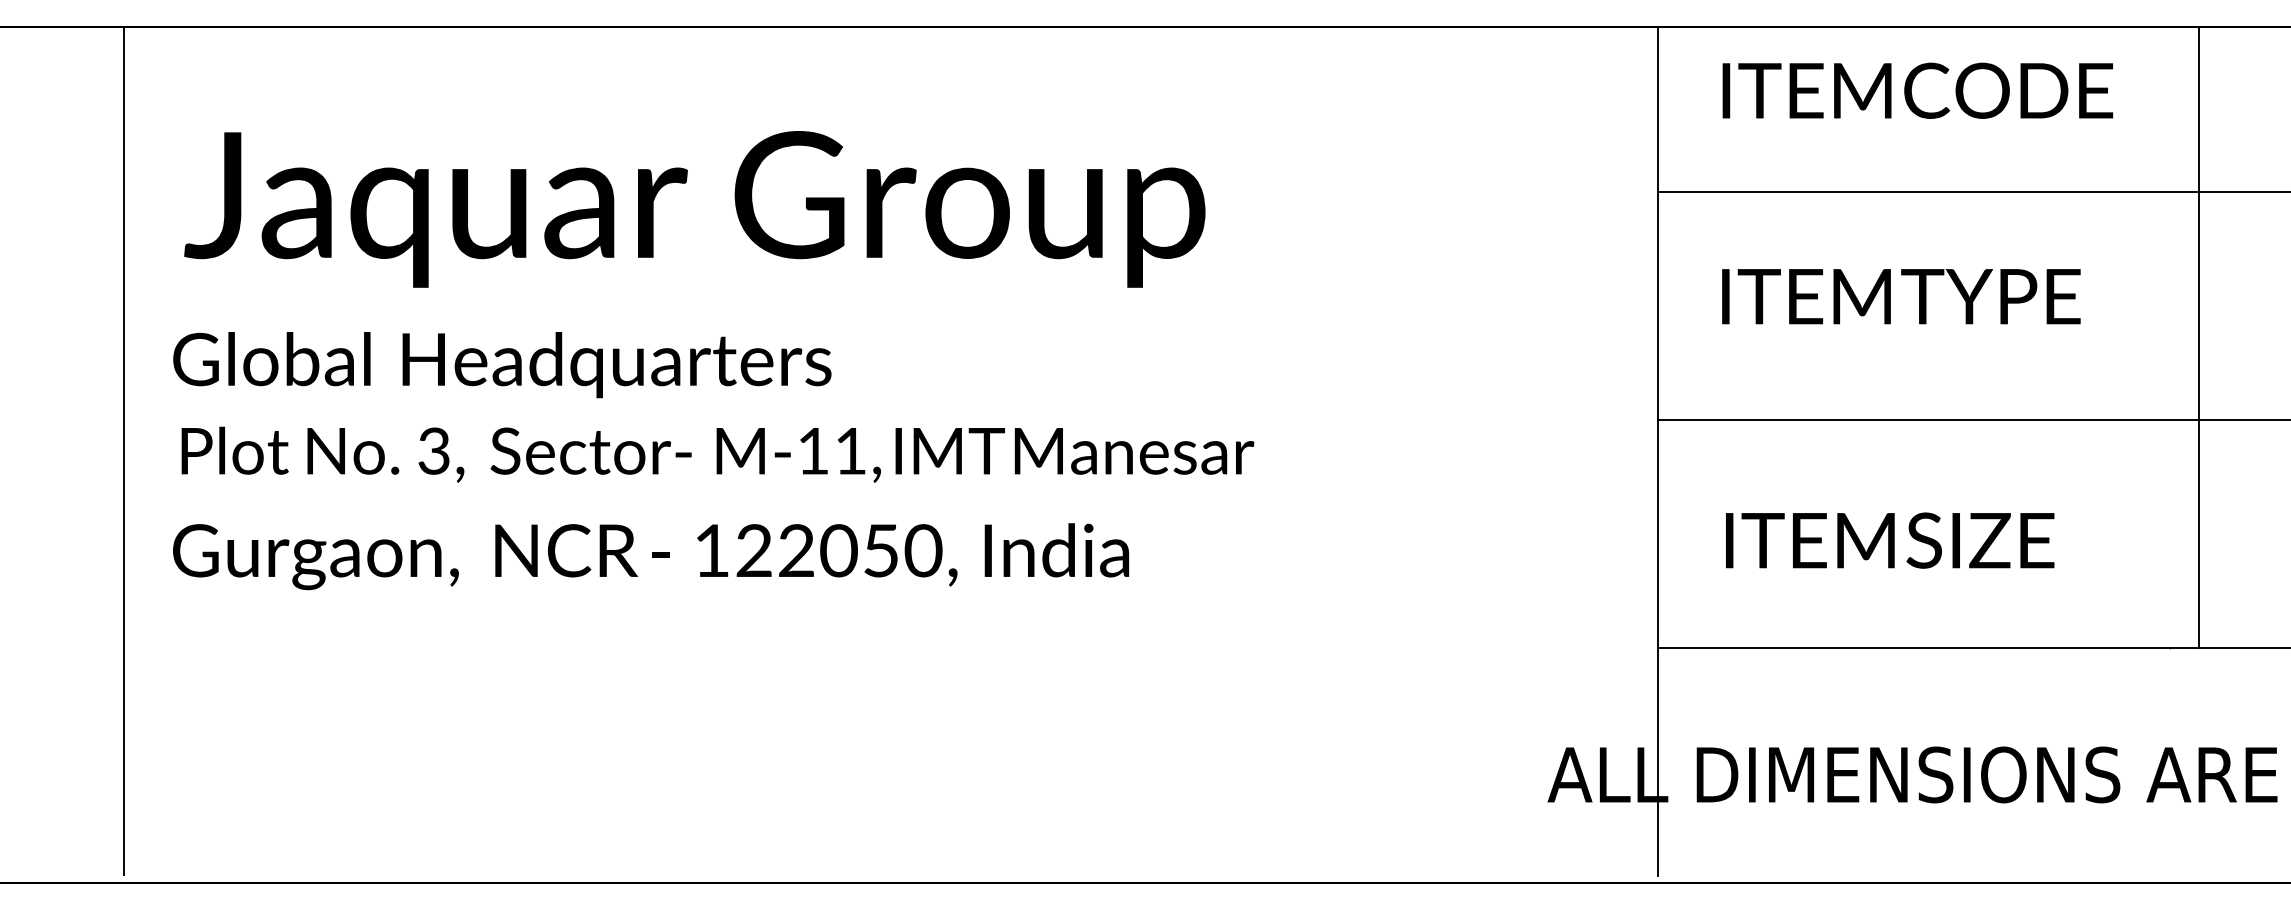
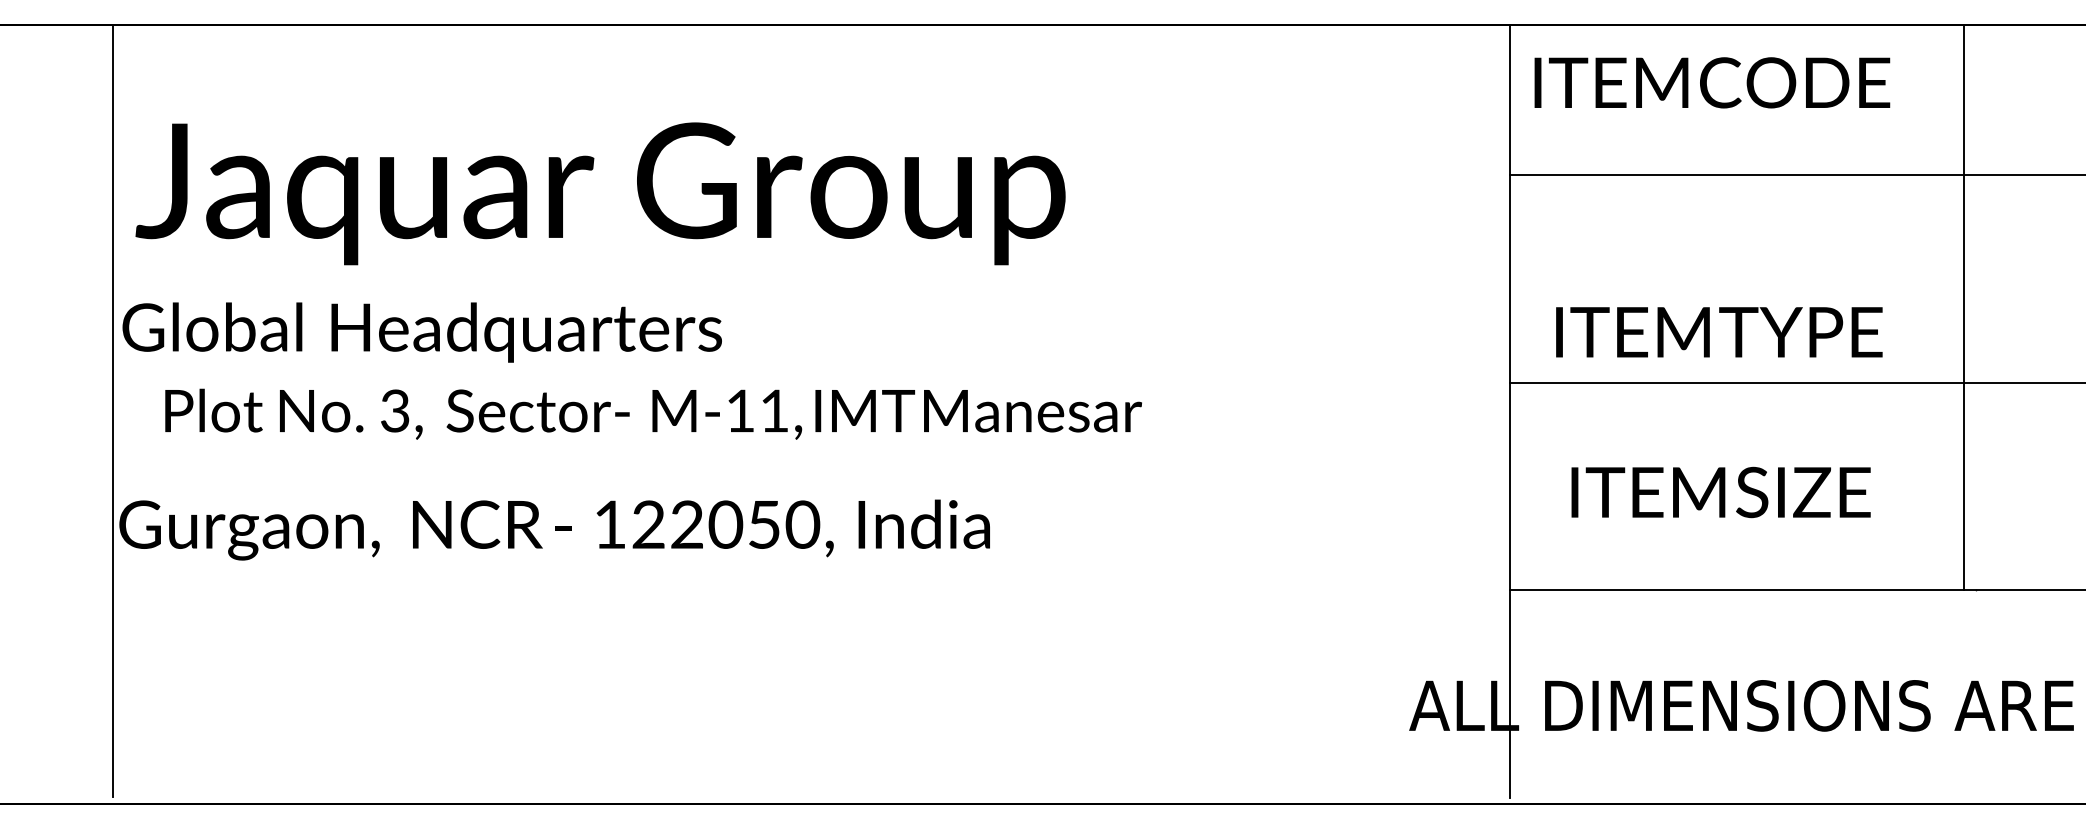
text: (1918, 90) -> (1712, 82), moved
text: (694, 209) -> (600, 193), moved
text: (1901, 296) -> (1719, 332), moved
line: (2199, 337) -> (1964, 307), moved
text: (501, 364) -> (421, 332), moved
text: (650, 556) -> (554, 529), moved

